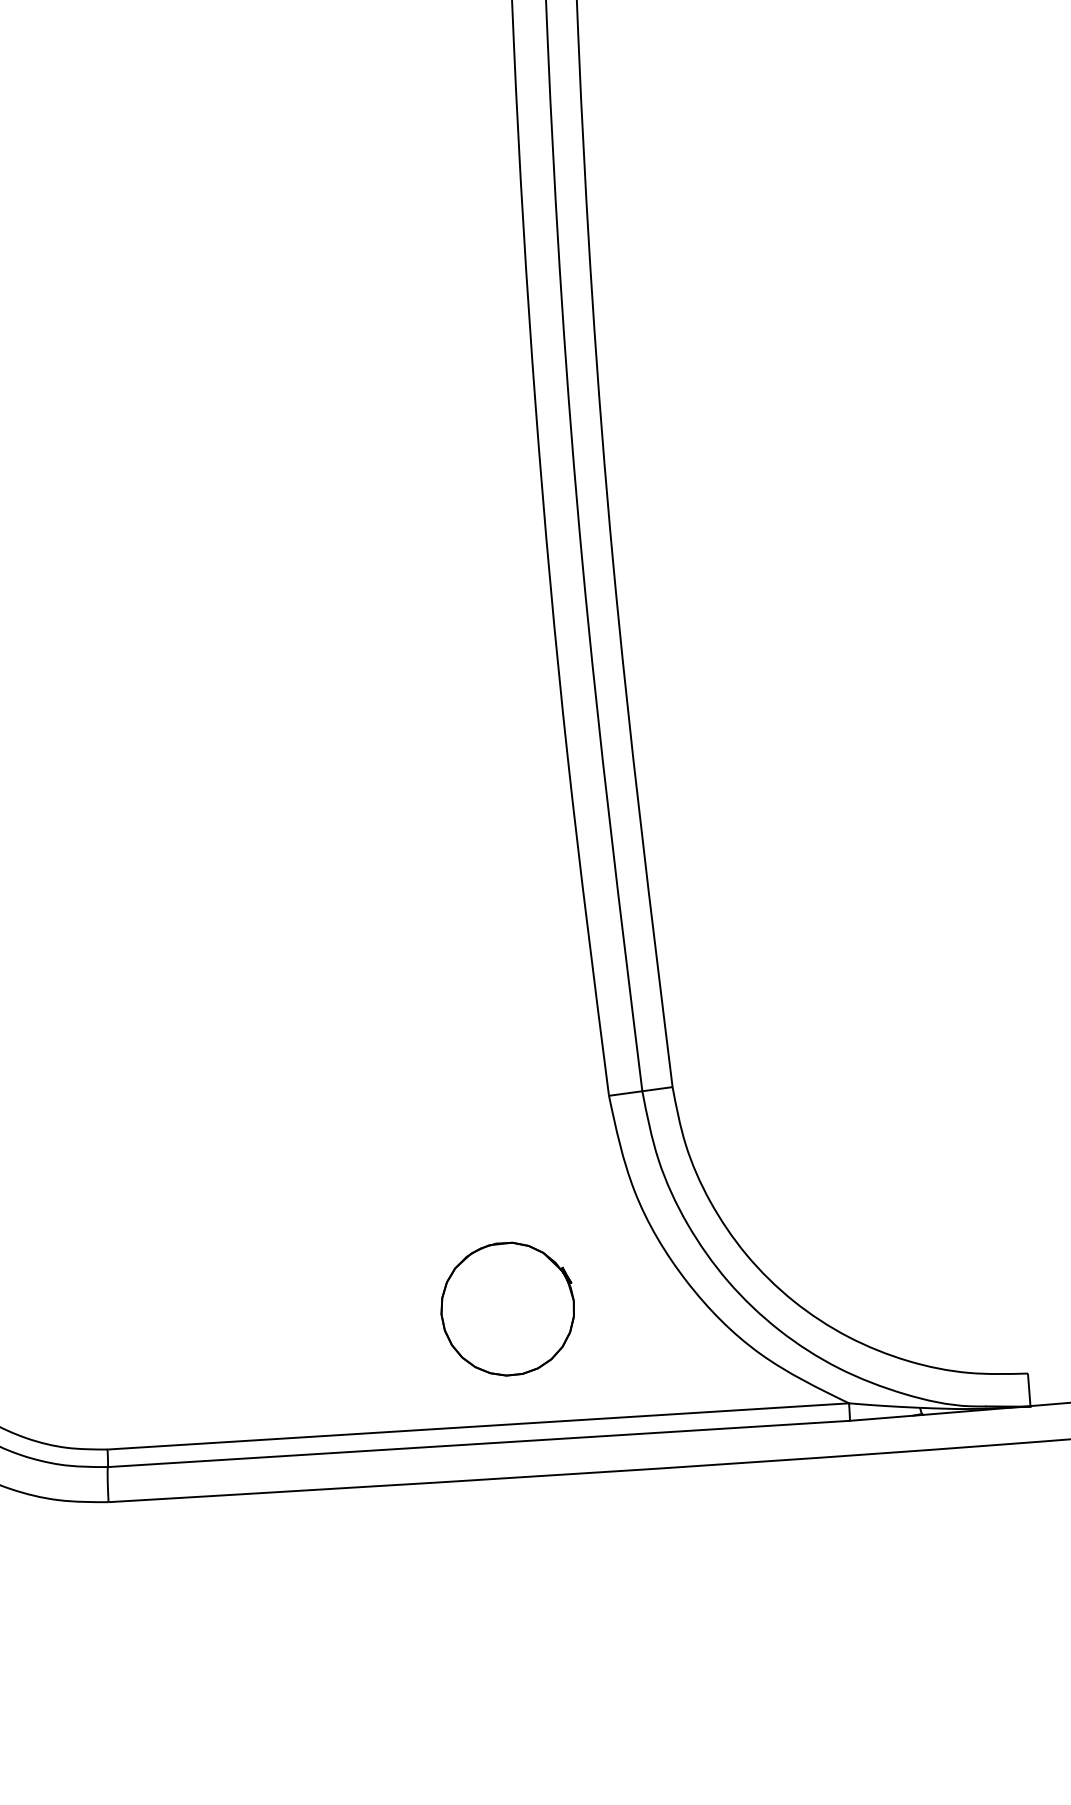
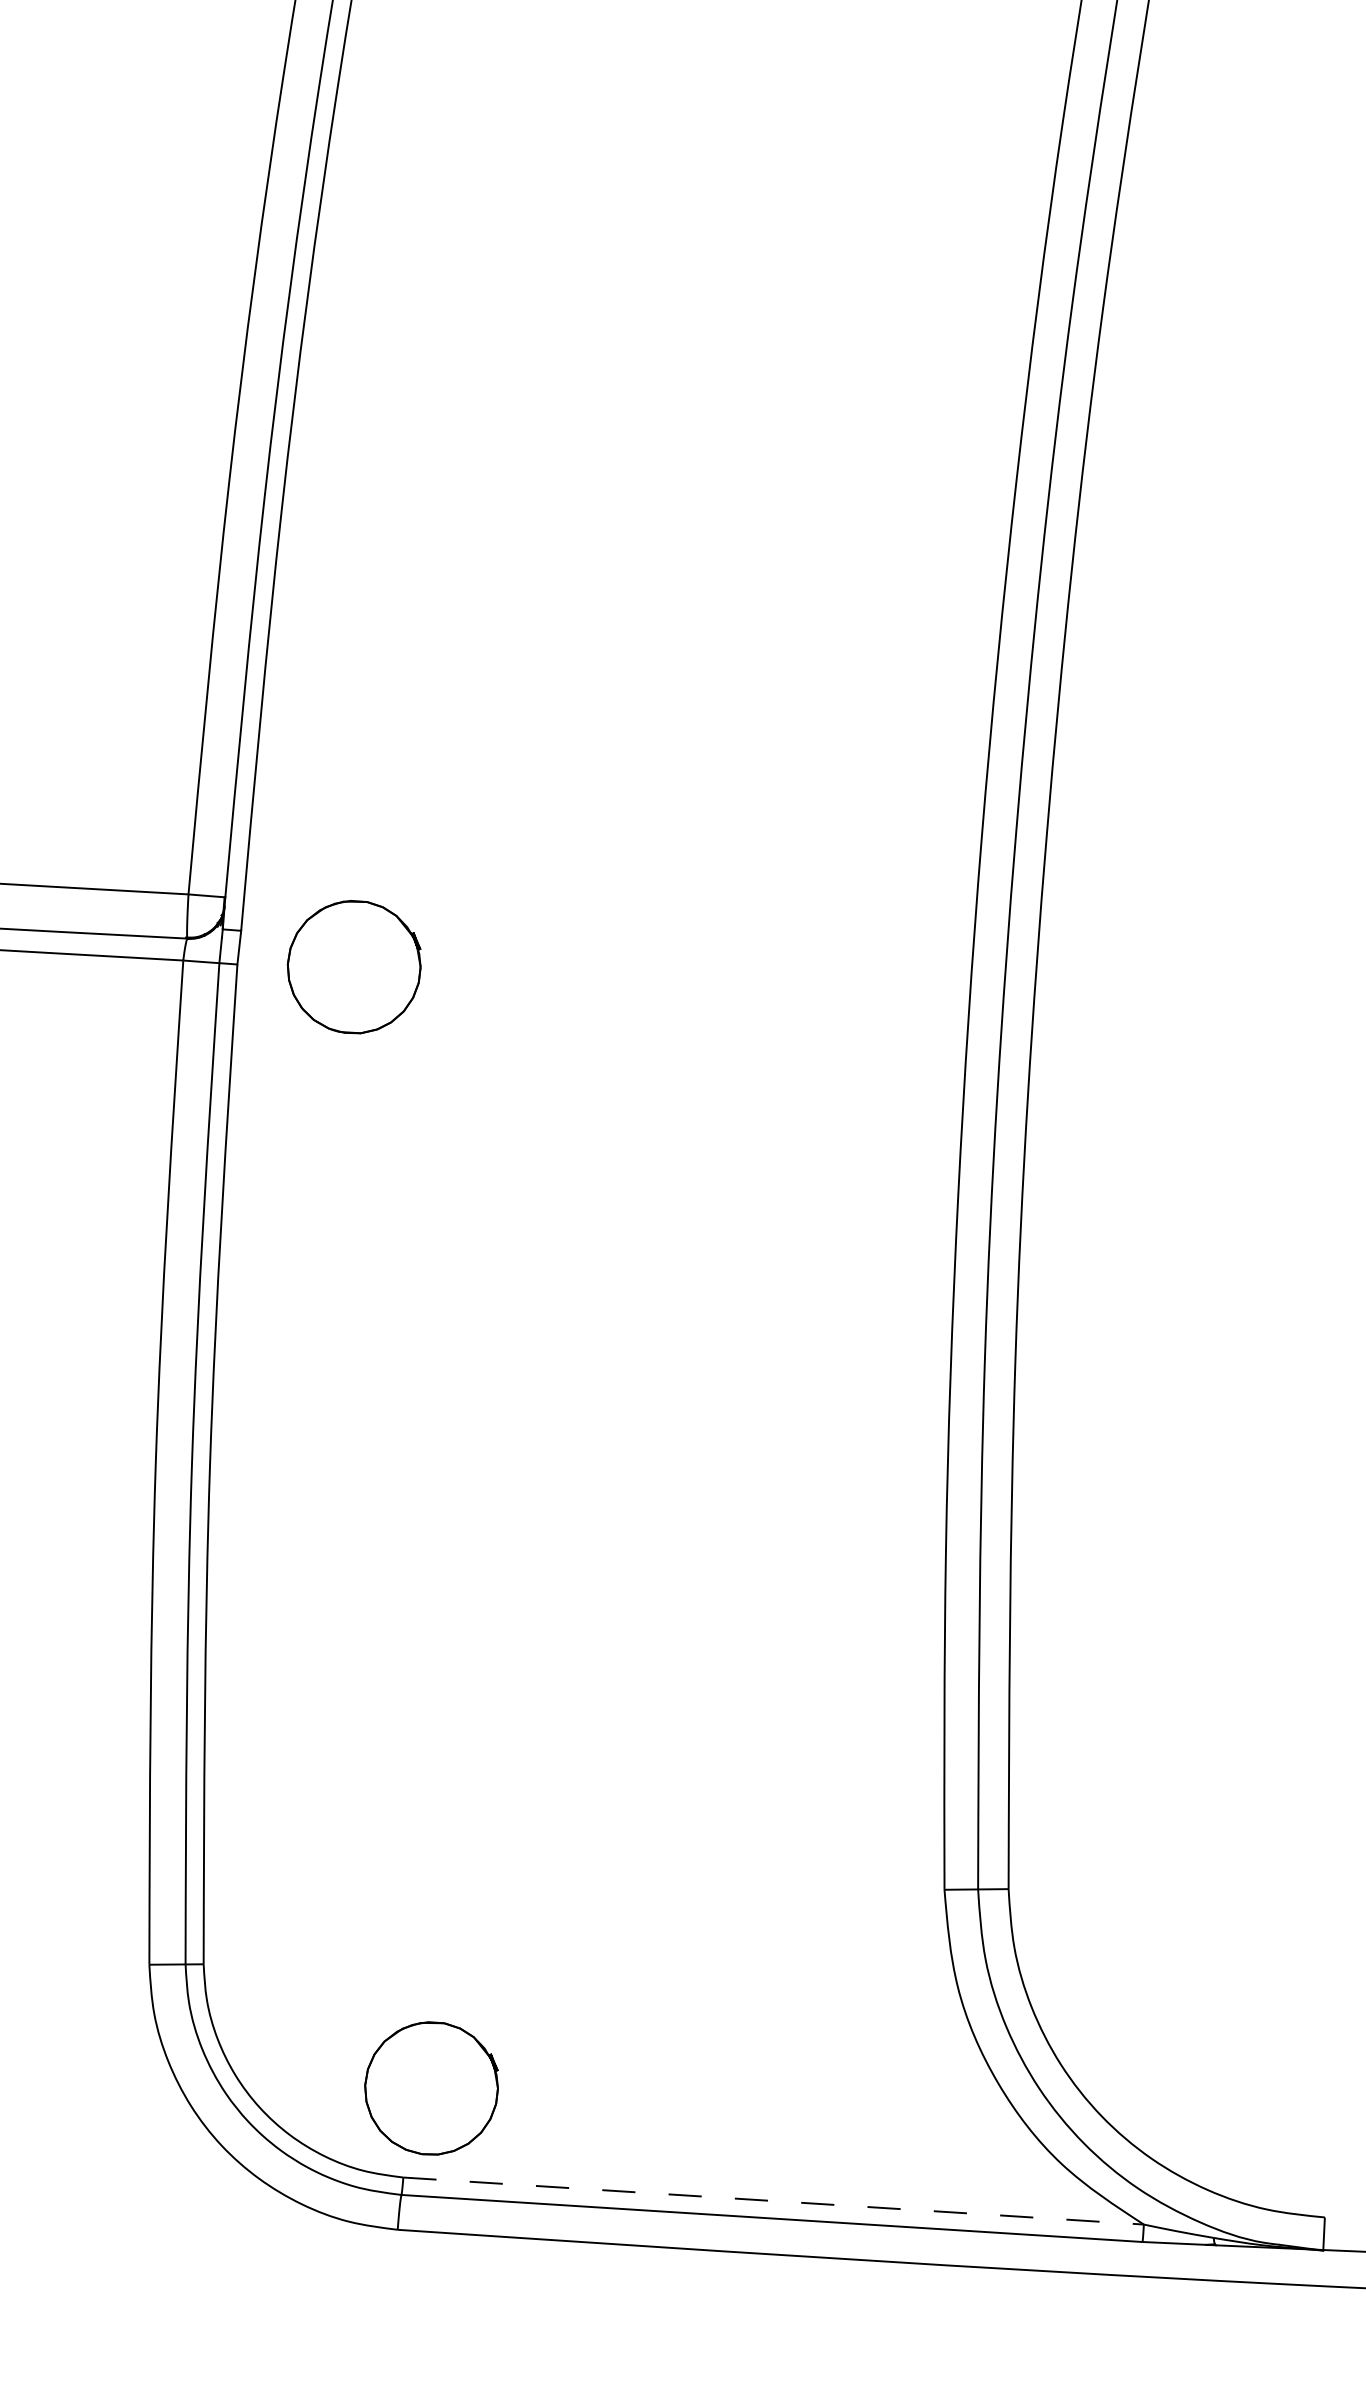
part: (507, 1309) -> (431, 2088), moved
line: (479, 1426) -> (774, 2201), solid -> dashed

